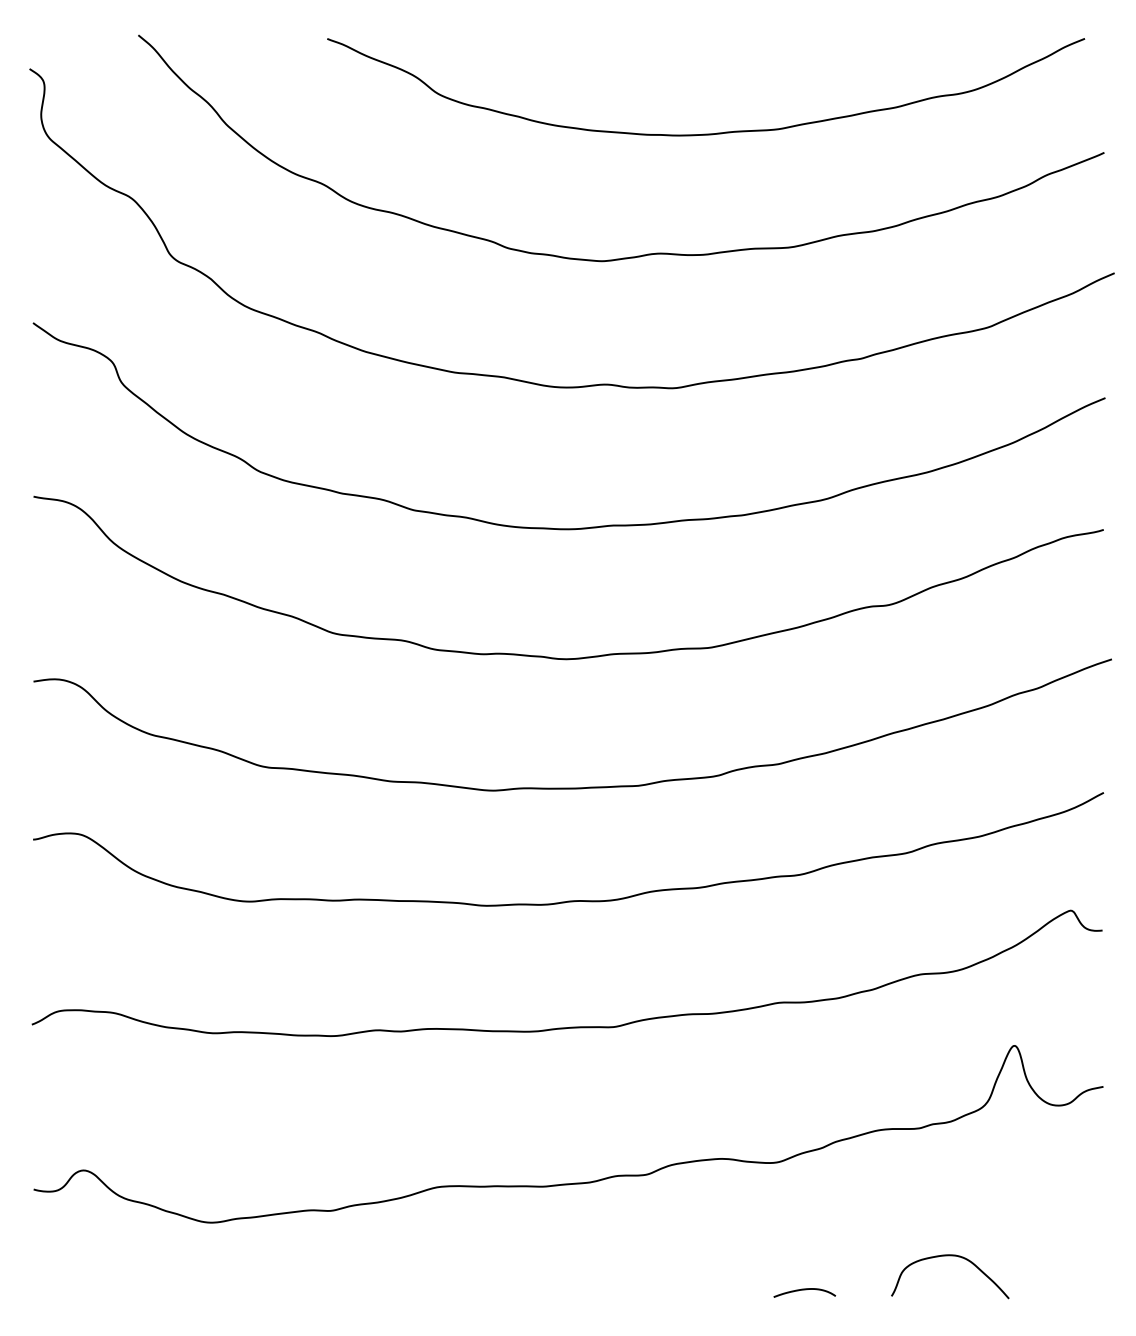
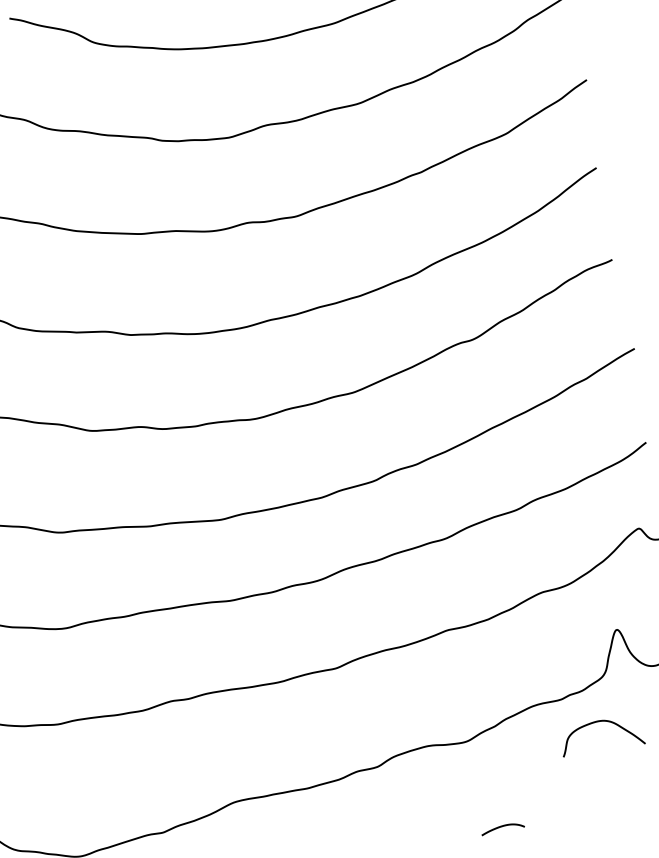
curve: (950, 1256) -> (599, 722), moved

